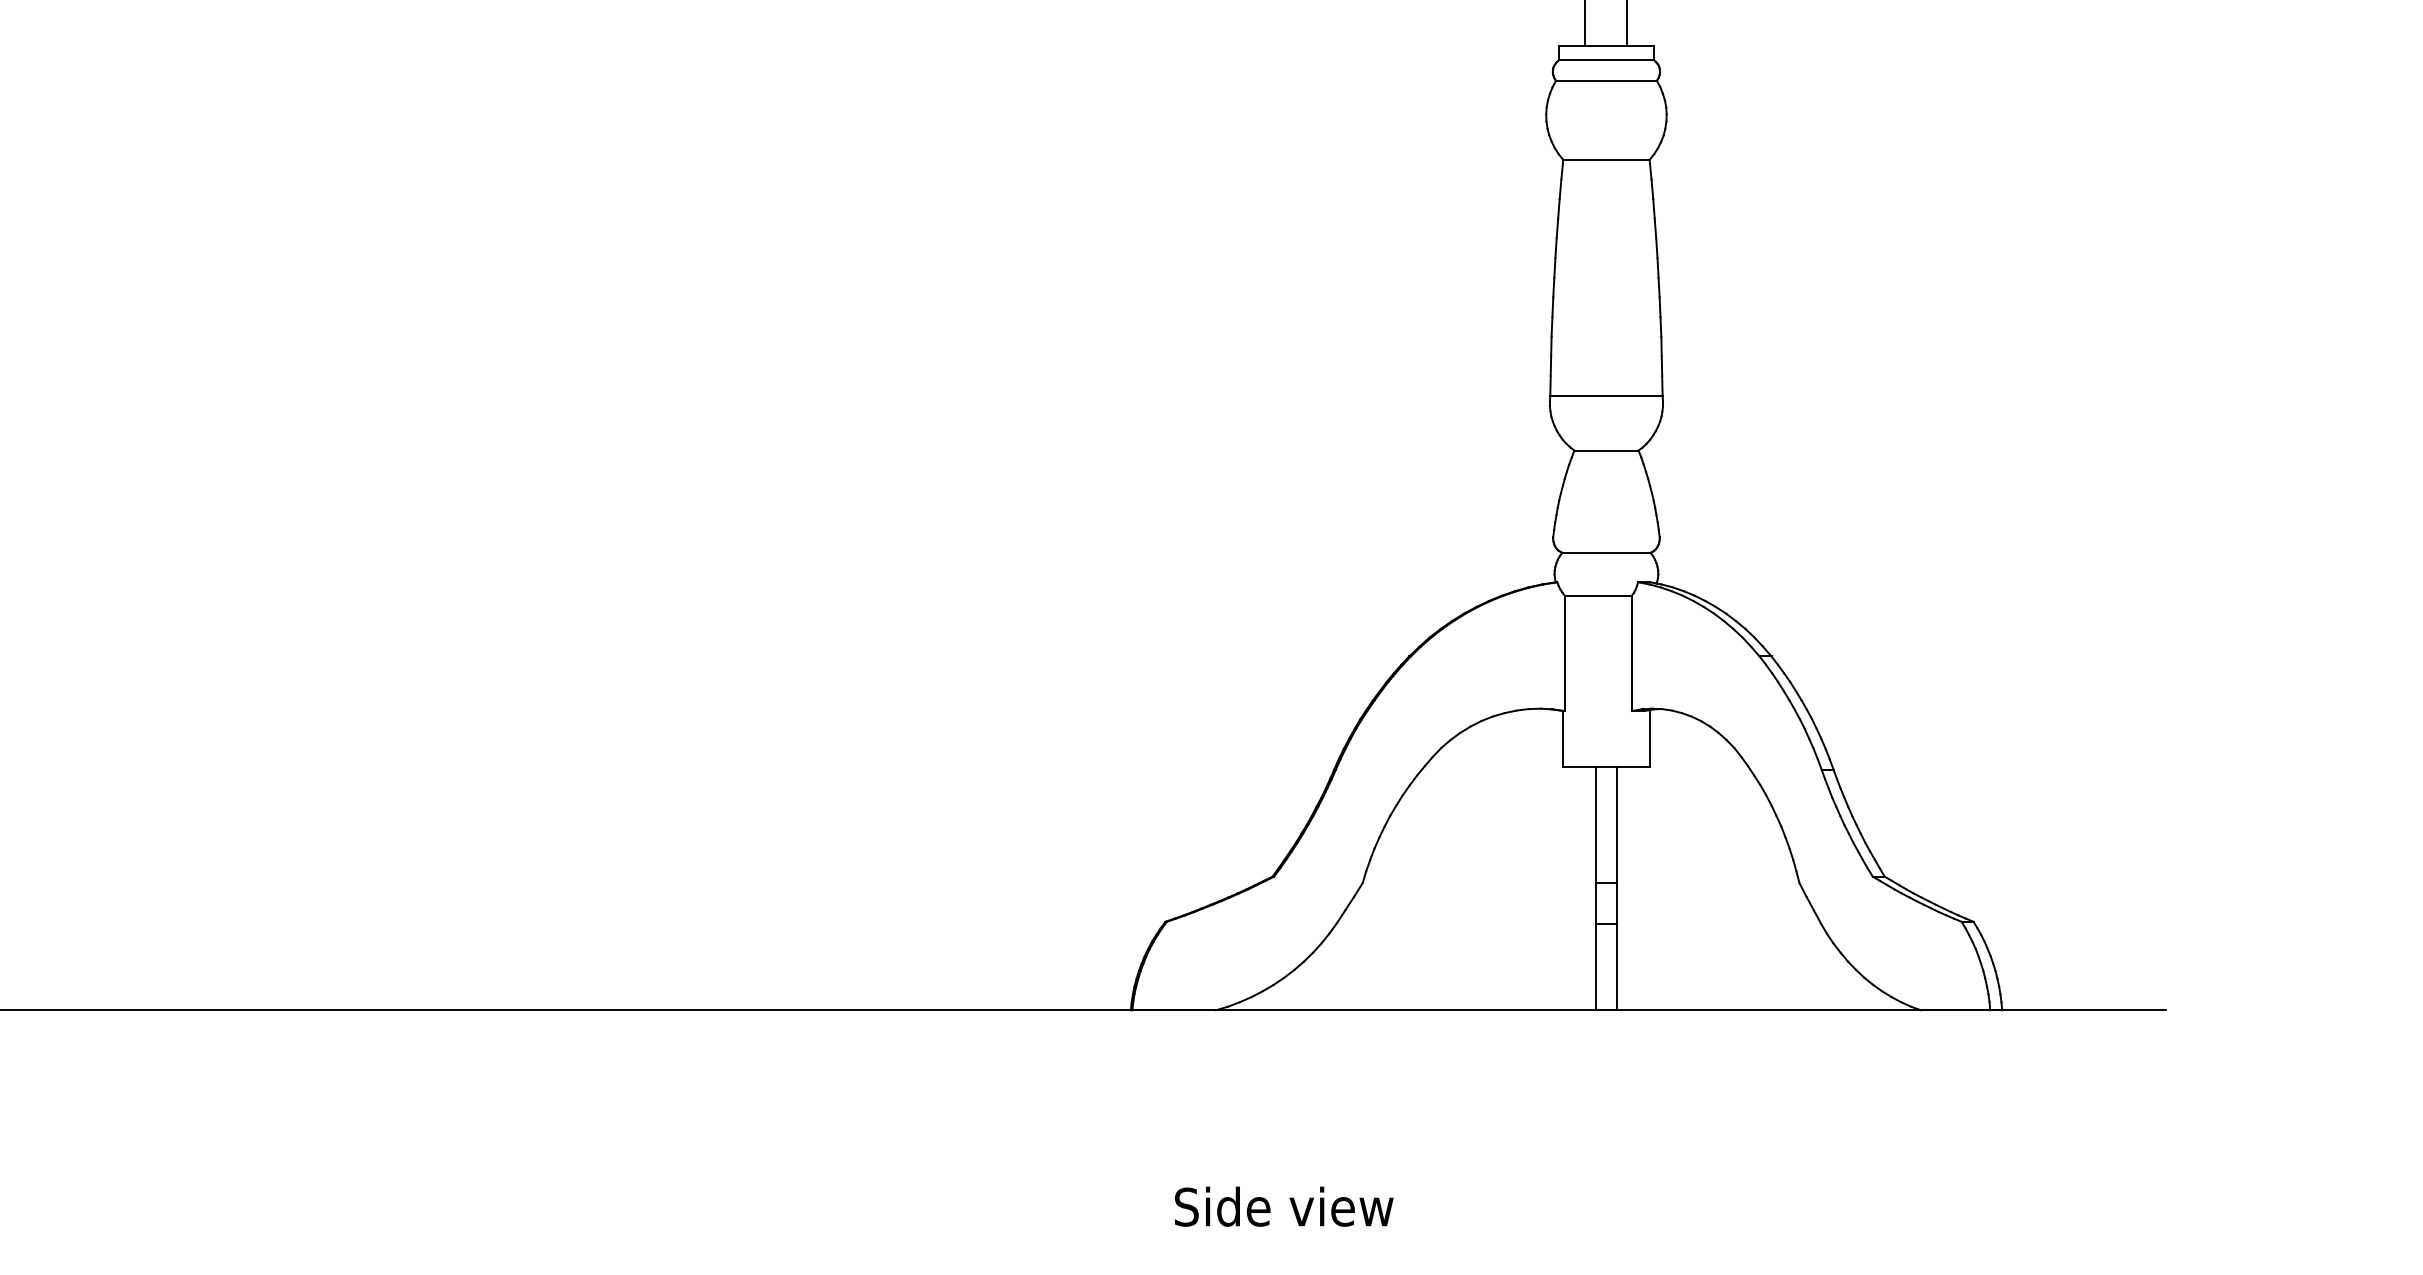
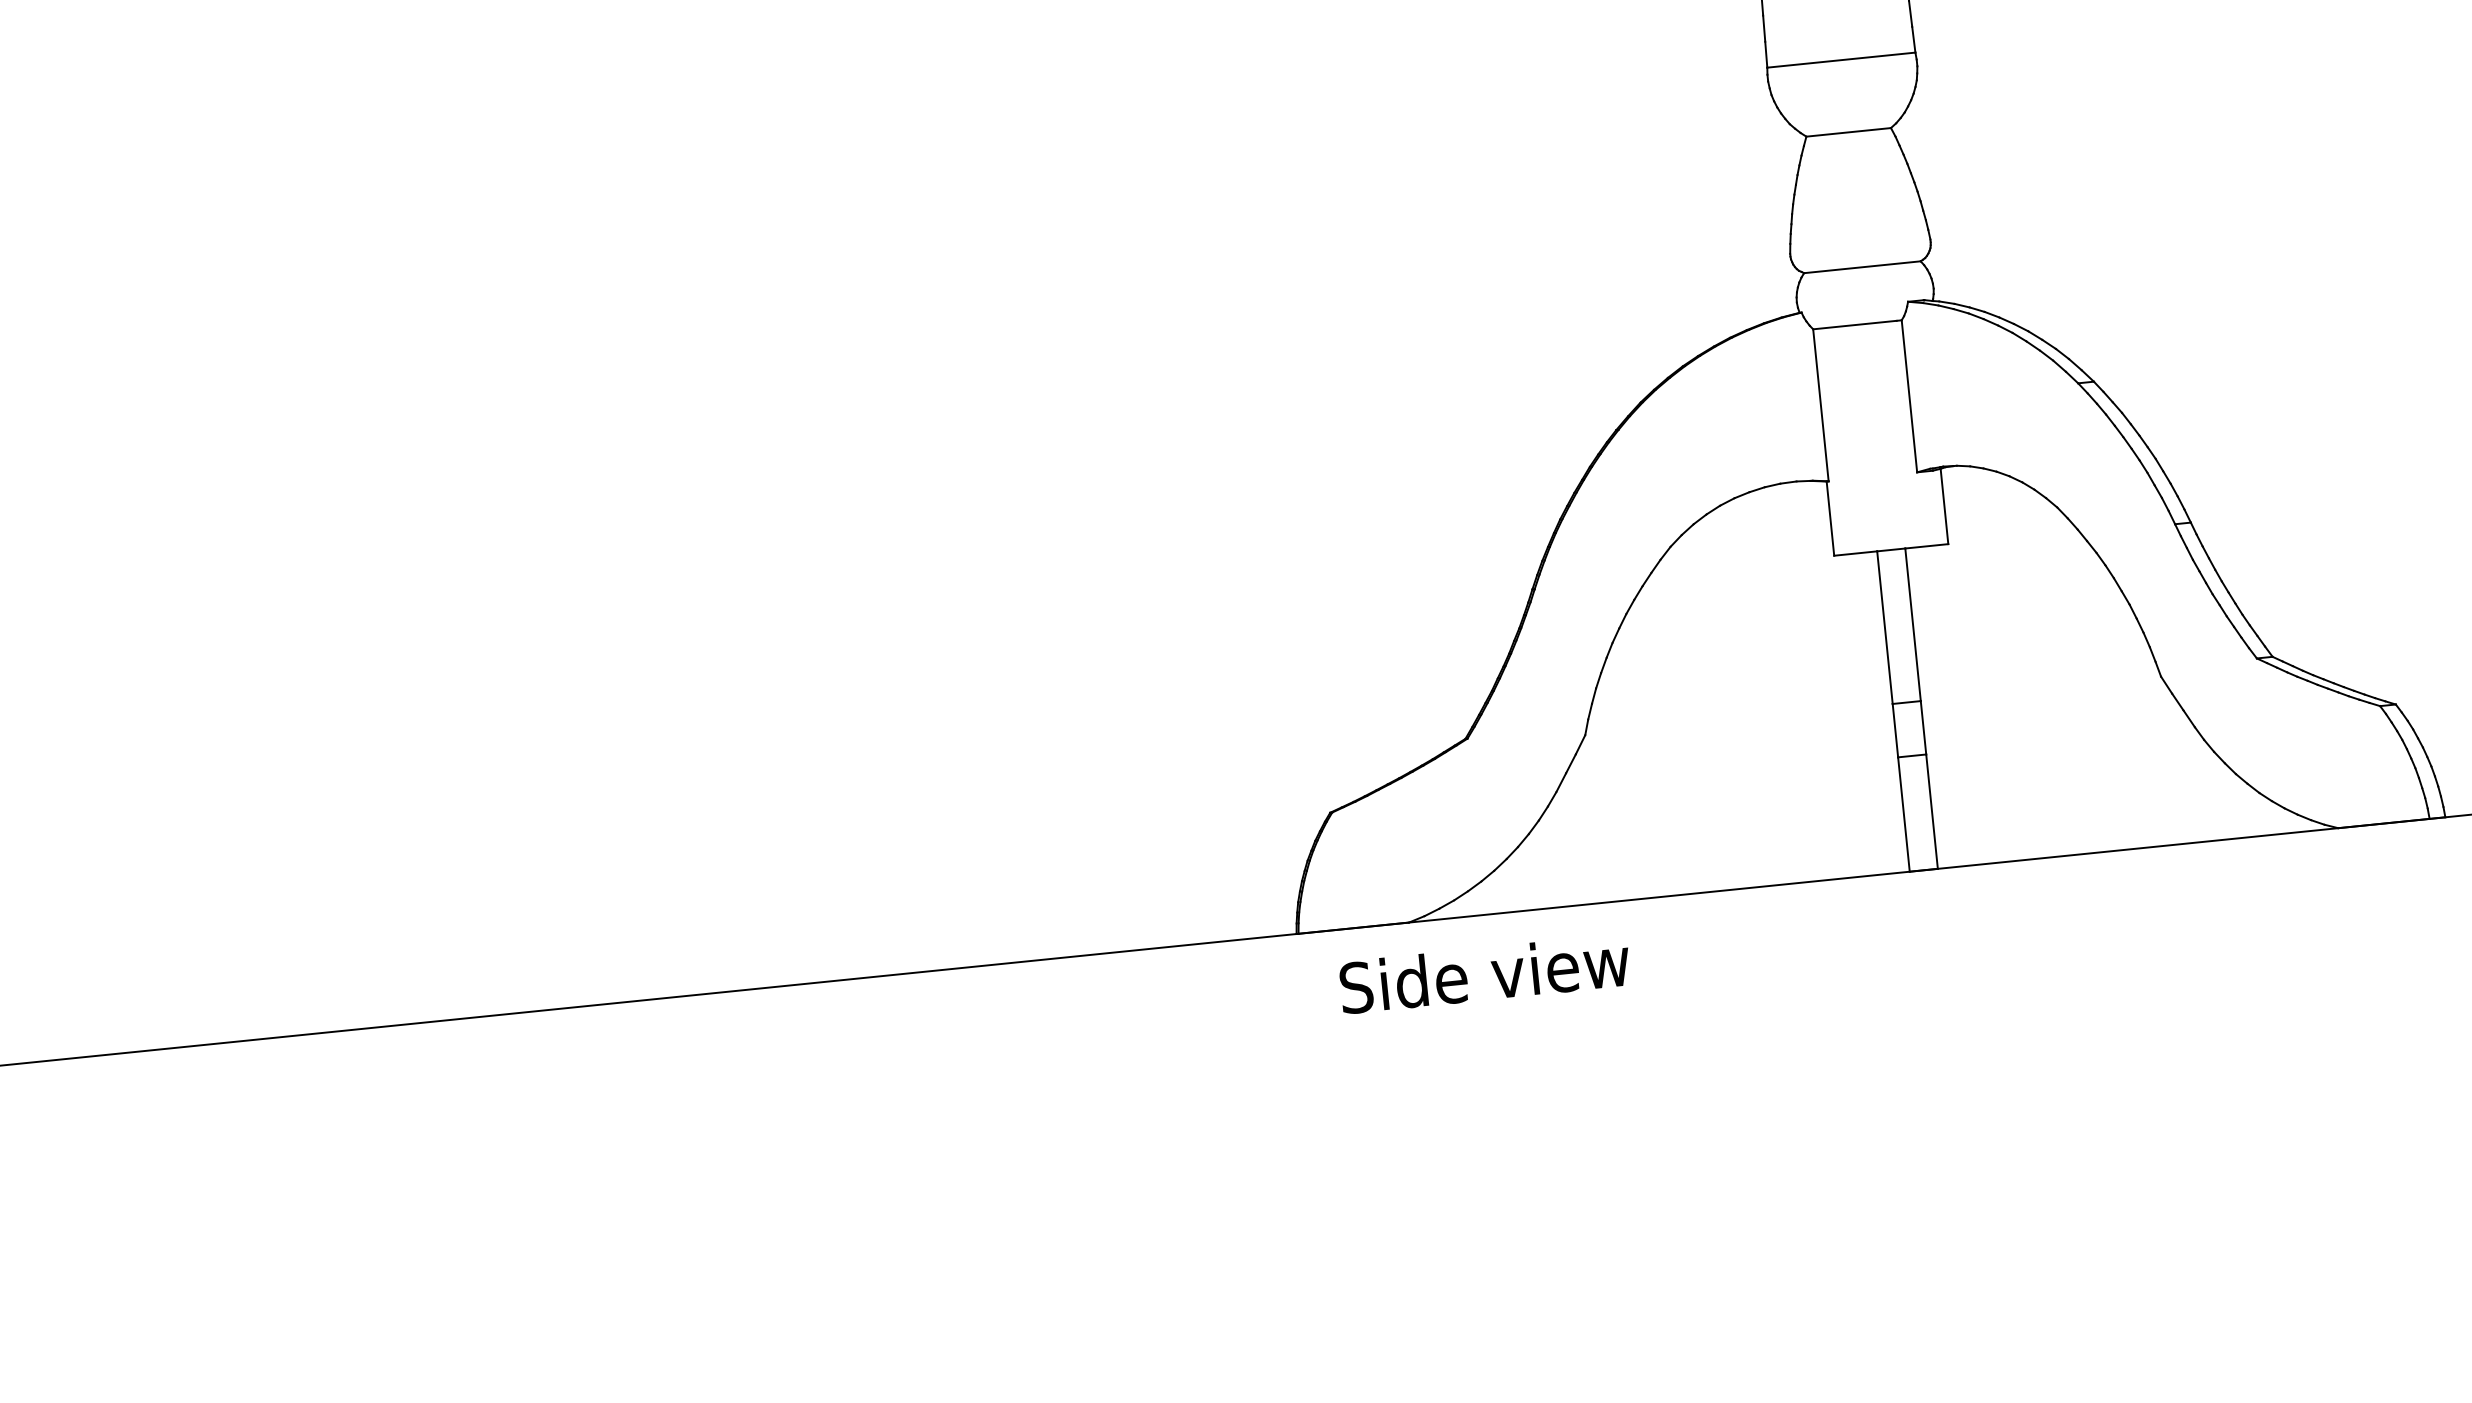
text: (1284, 1206) -> (1485, 973), moved

